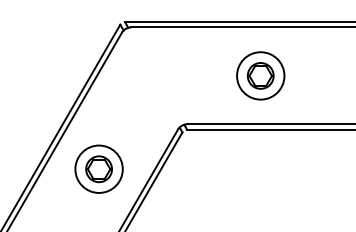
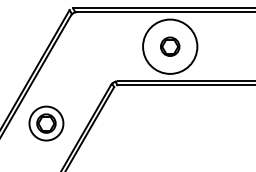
circle: (261, 75) -> (170, 46), size x1.6
part: (99, 169) -> (46, 123), moved

